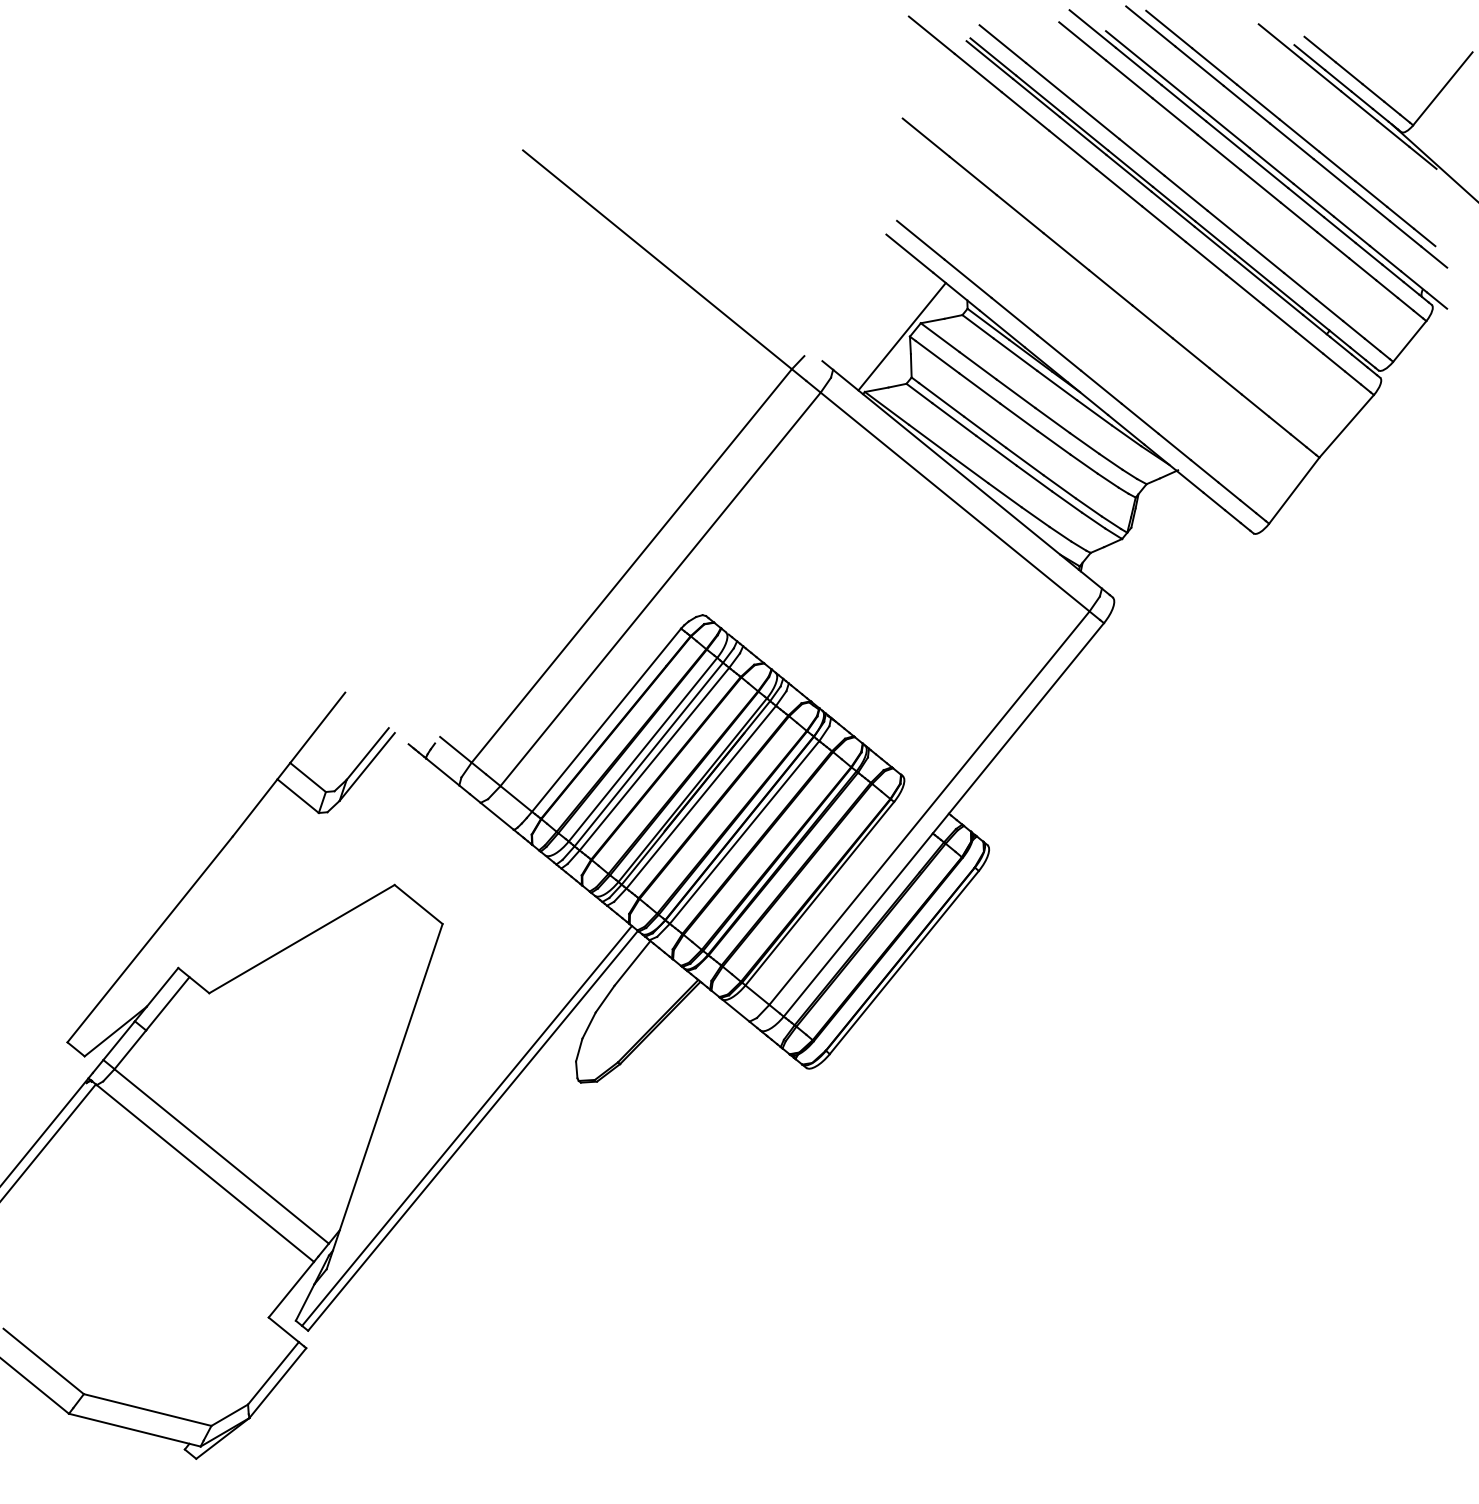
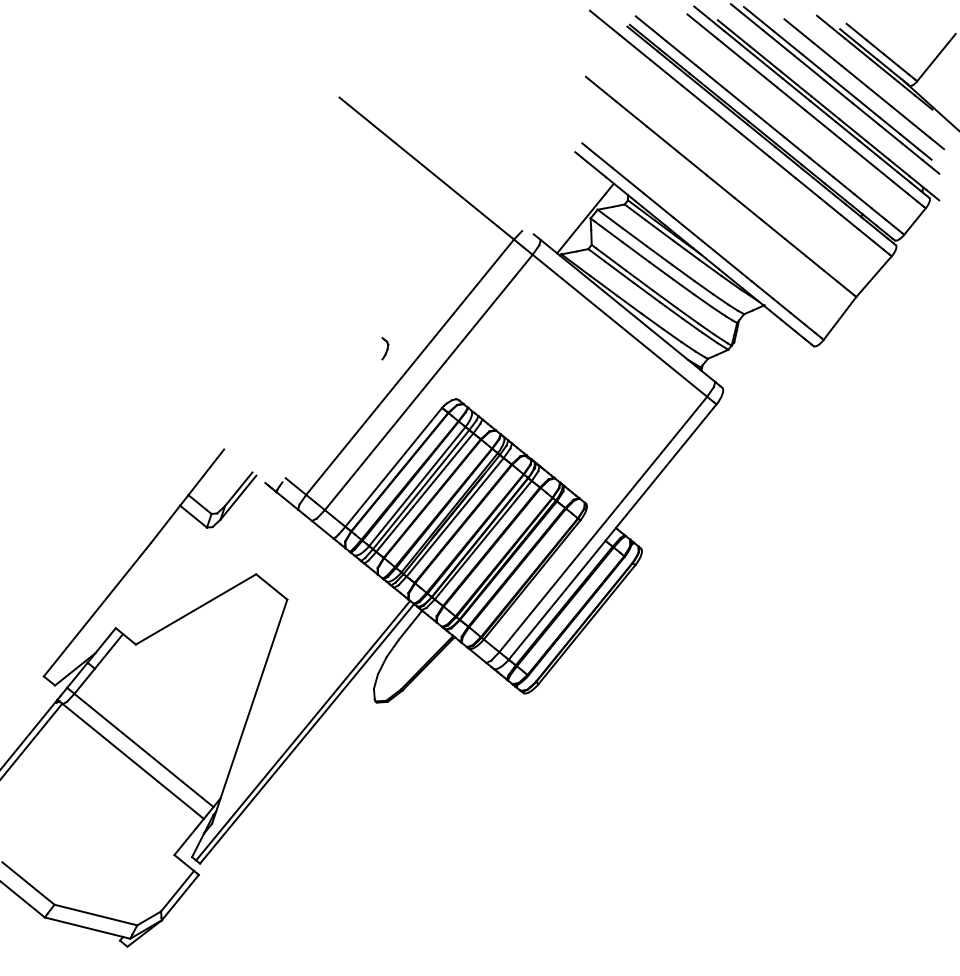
line: (1330, 130) -> (863, 84), added
part: (593, 537) -> (385, 348), added

